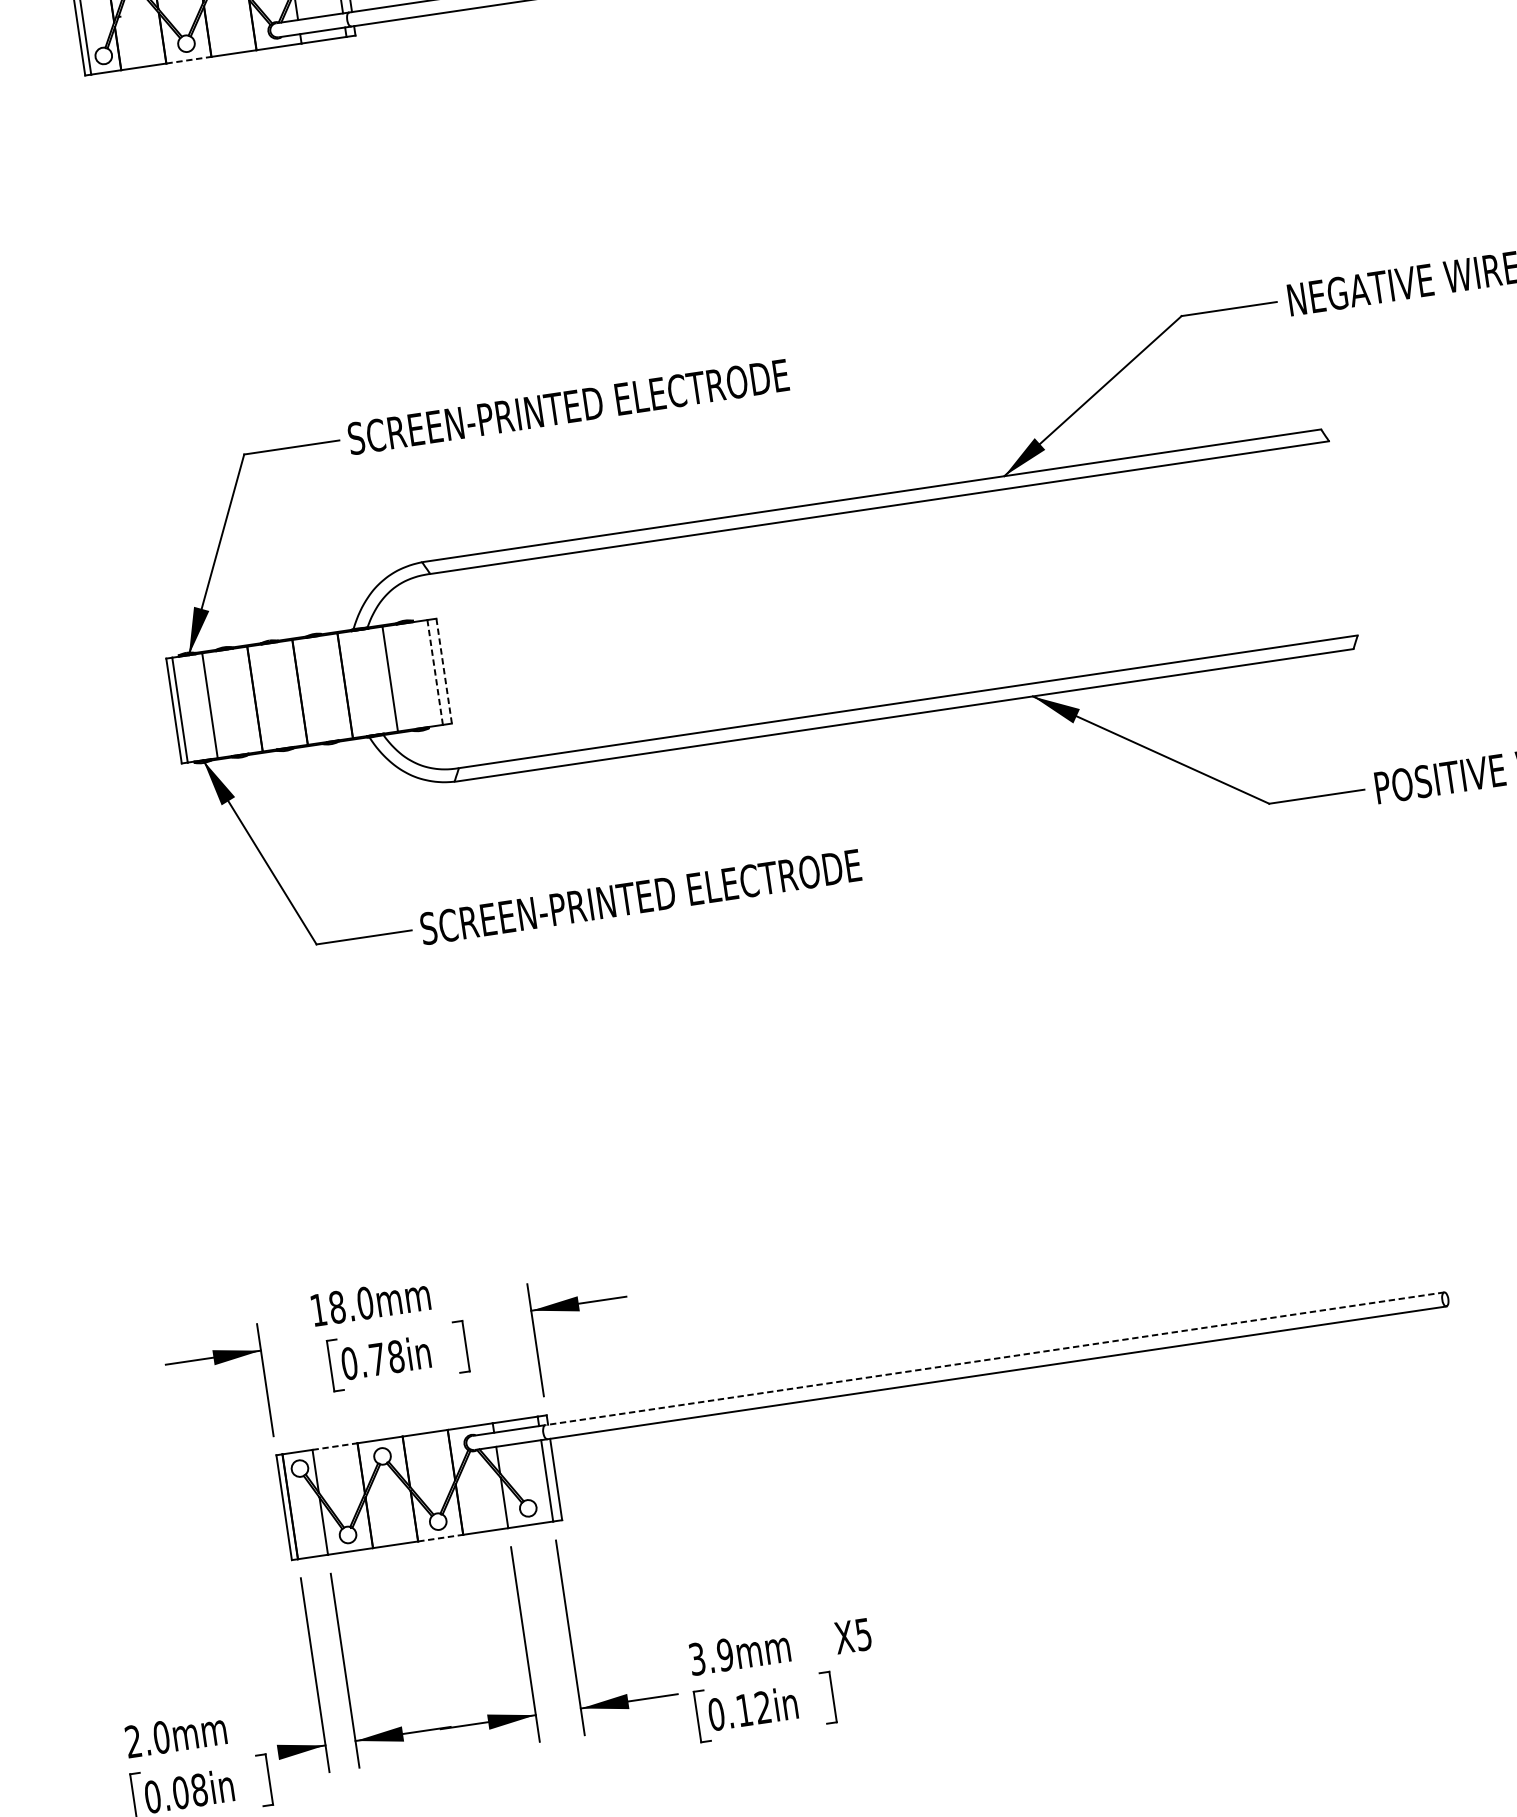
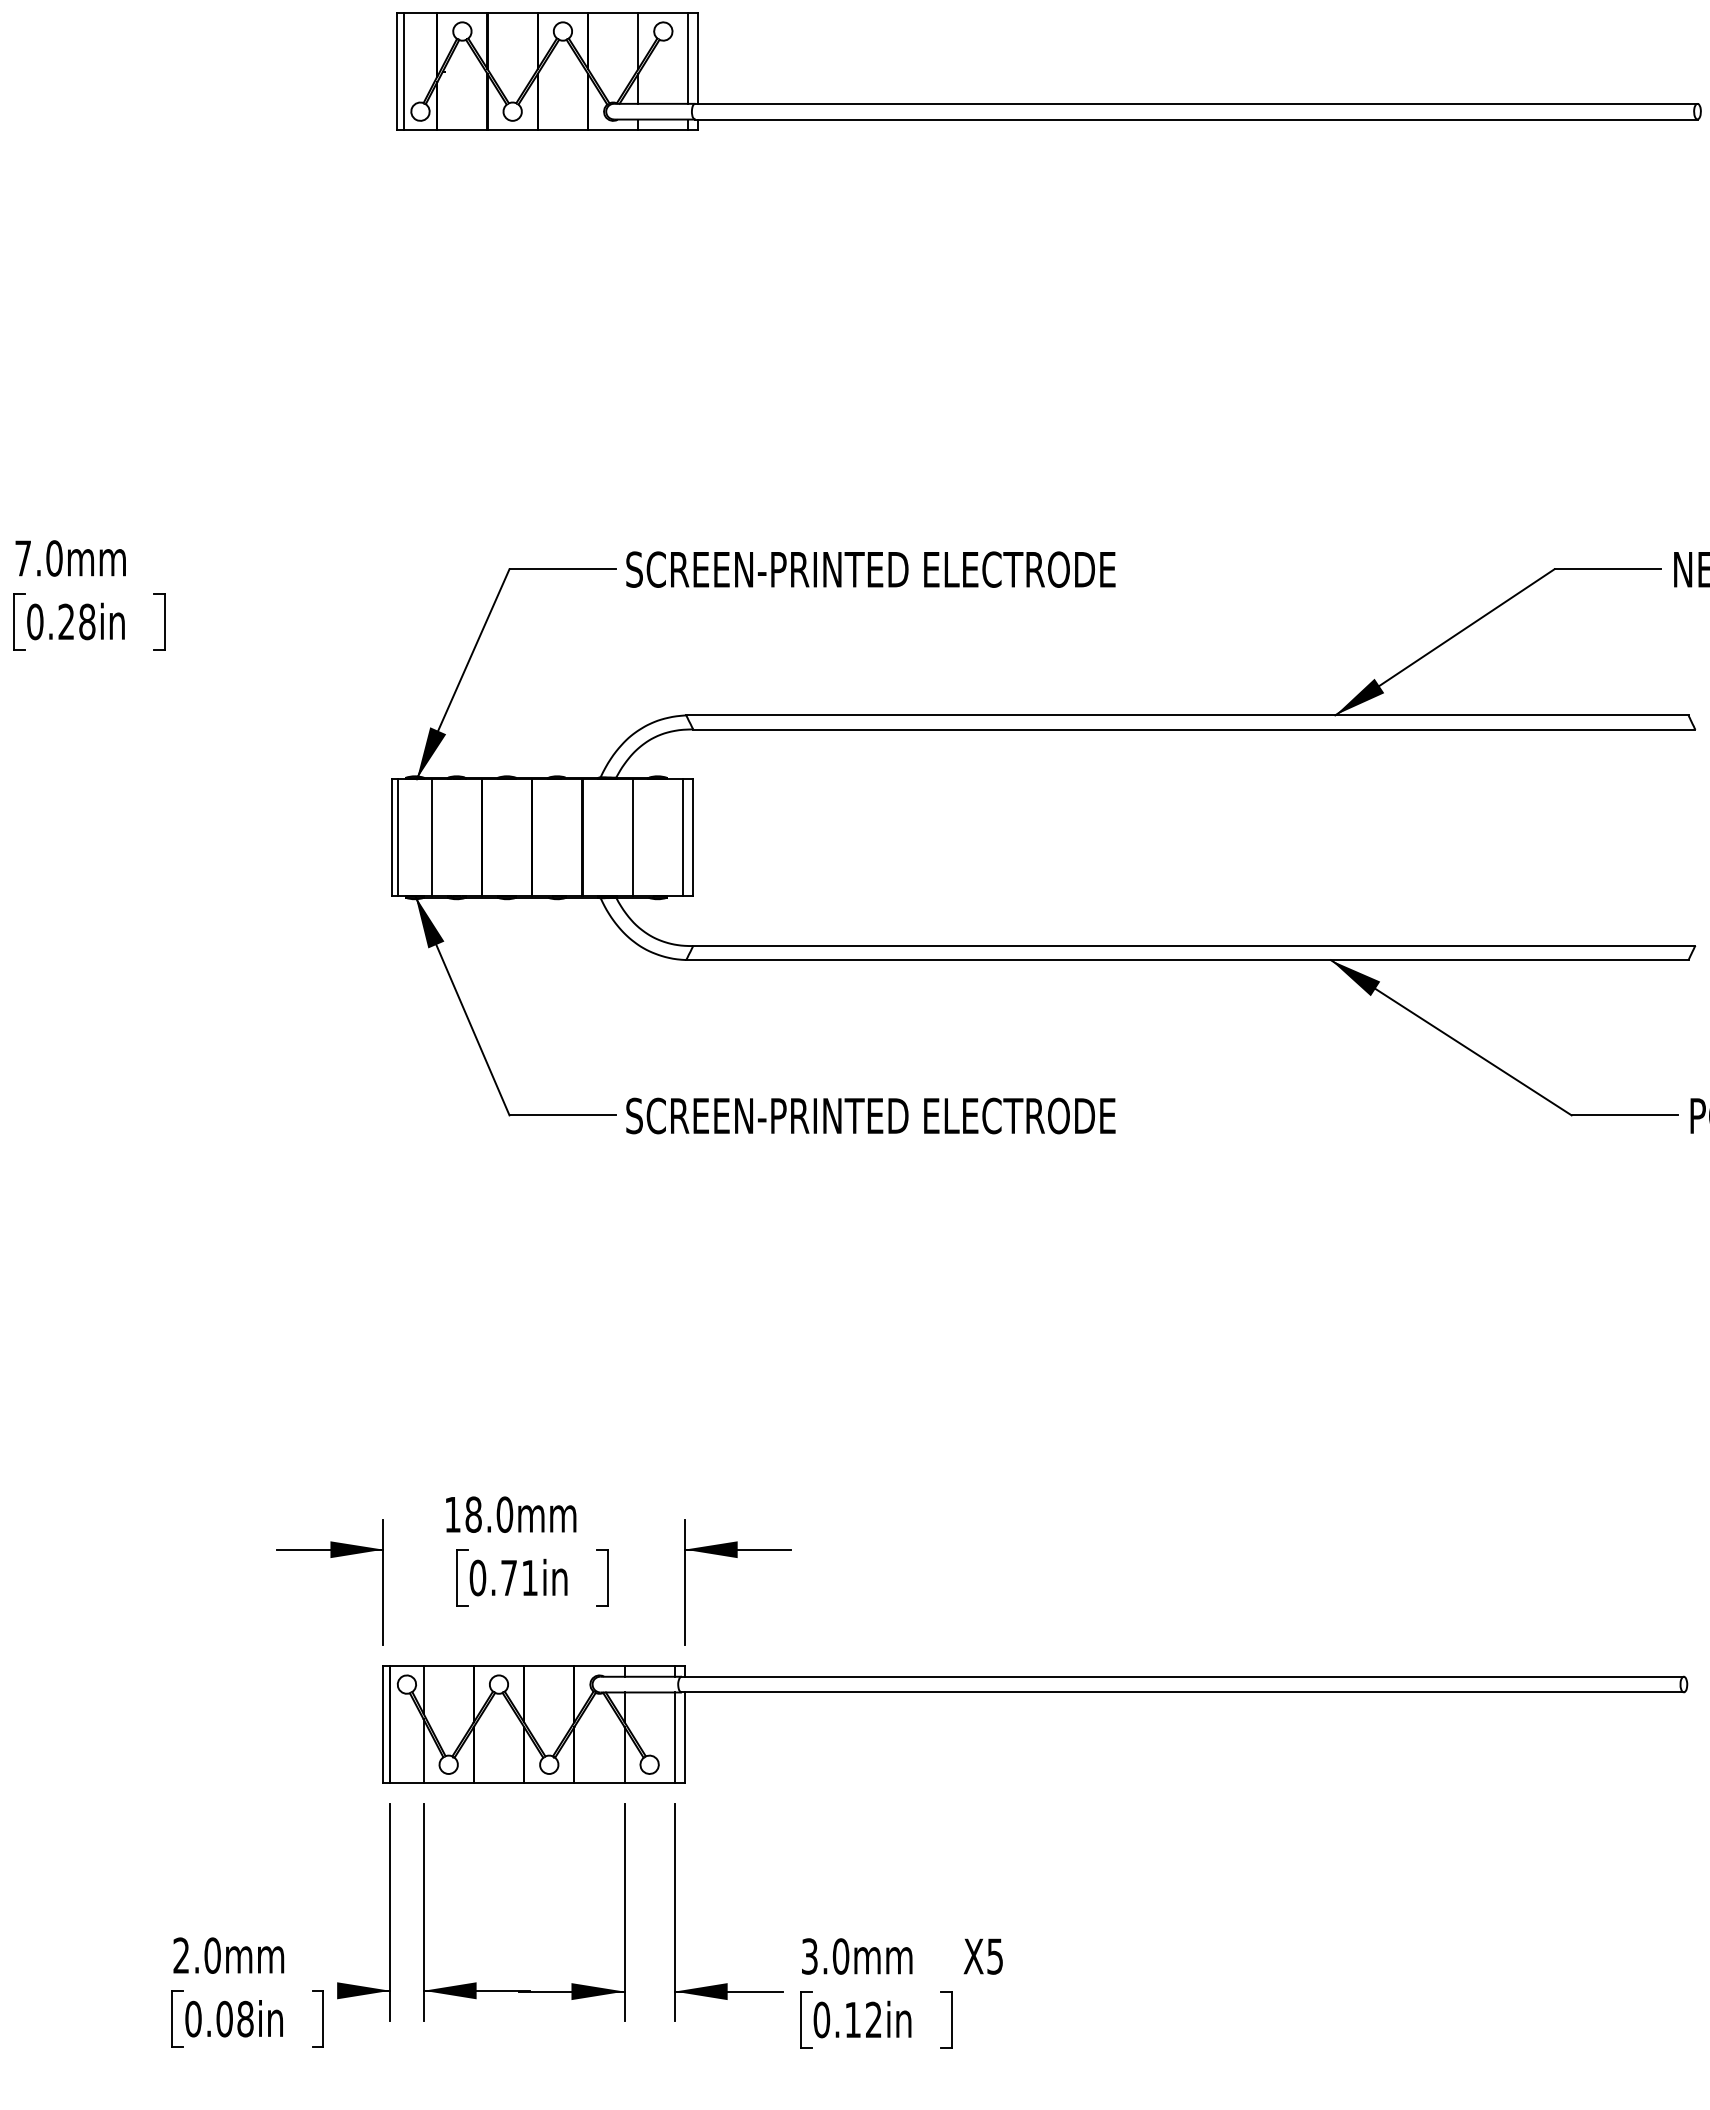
line: (189, 60) -> (513, 130), dashed -> solid
line: (444, 671) -> (692, 838), dashed -> solid
line: (434, 672) -> (682, 837), dashed -> solid
text: (395, 1356) -> (529, 1577), 0.78in -> 0.71in
line: (994, 1358) -> (1182, 1676), dashed -> solid
line: (335, 1446) -> (449, 1666), dashed -> solid
line: (440, 1538) -> (549, 1783), dashed -> solid
text: (724, 1655) -> (840, 1956), 3.9mm -> 3.0mm

